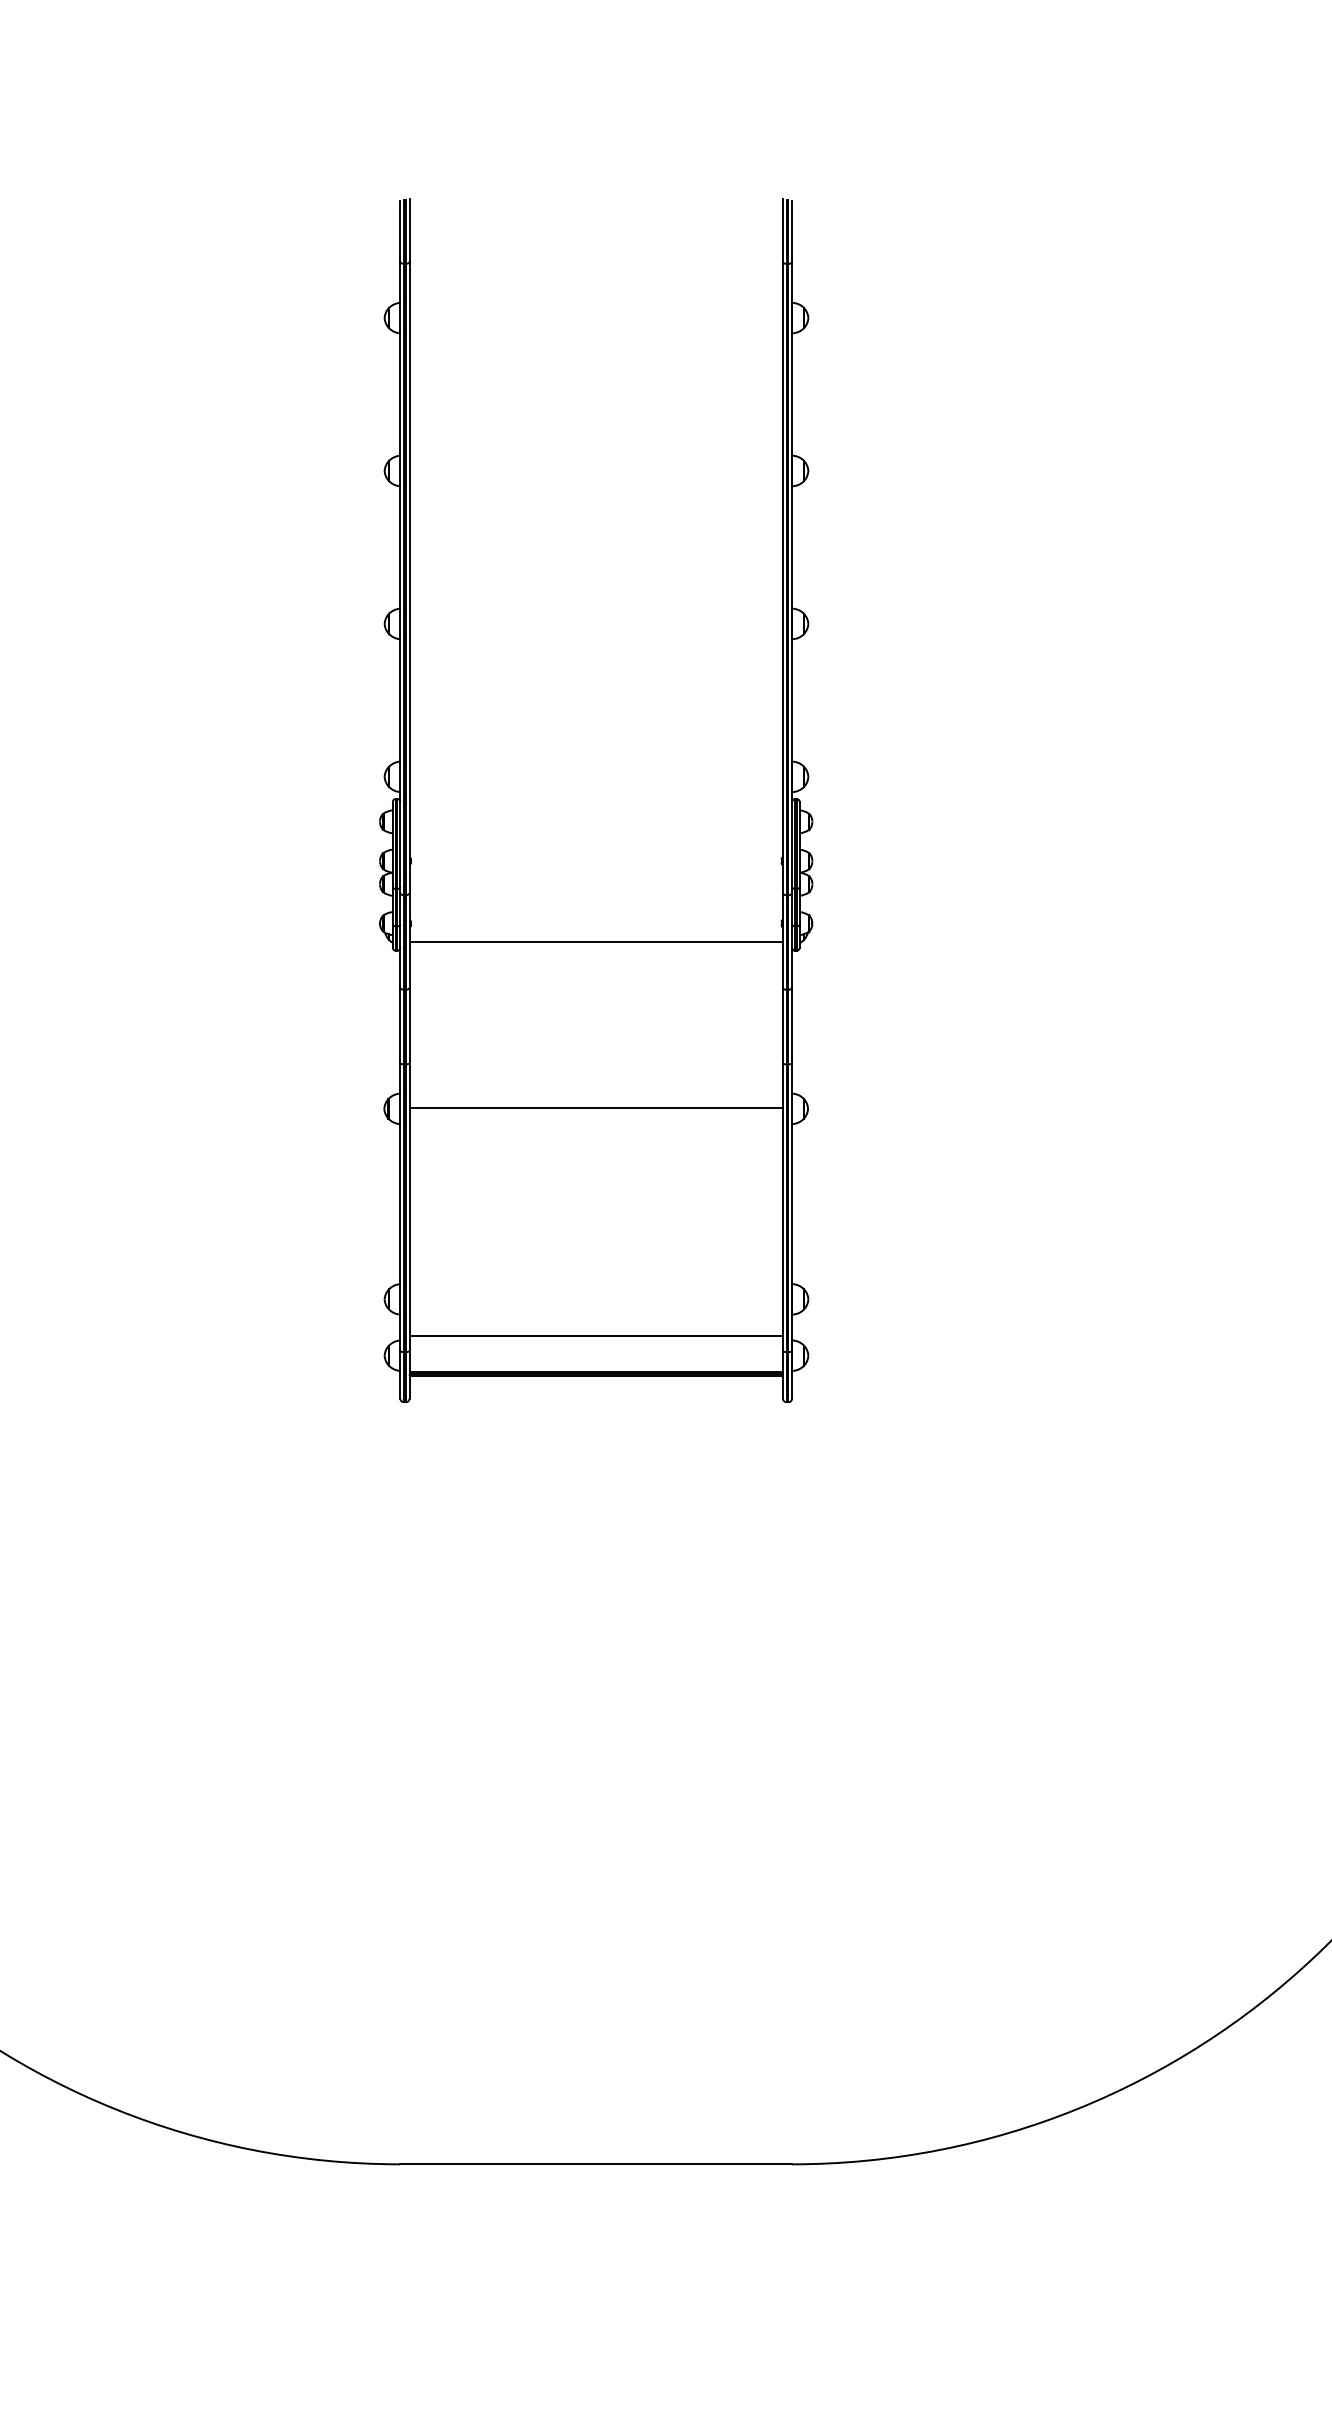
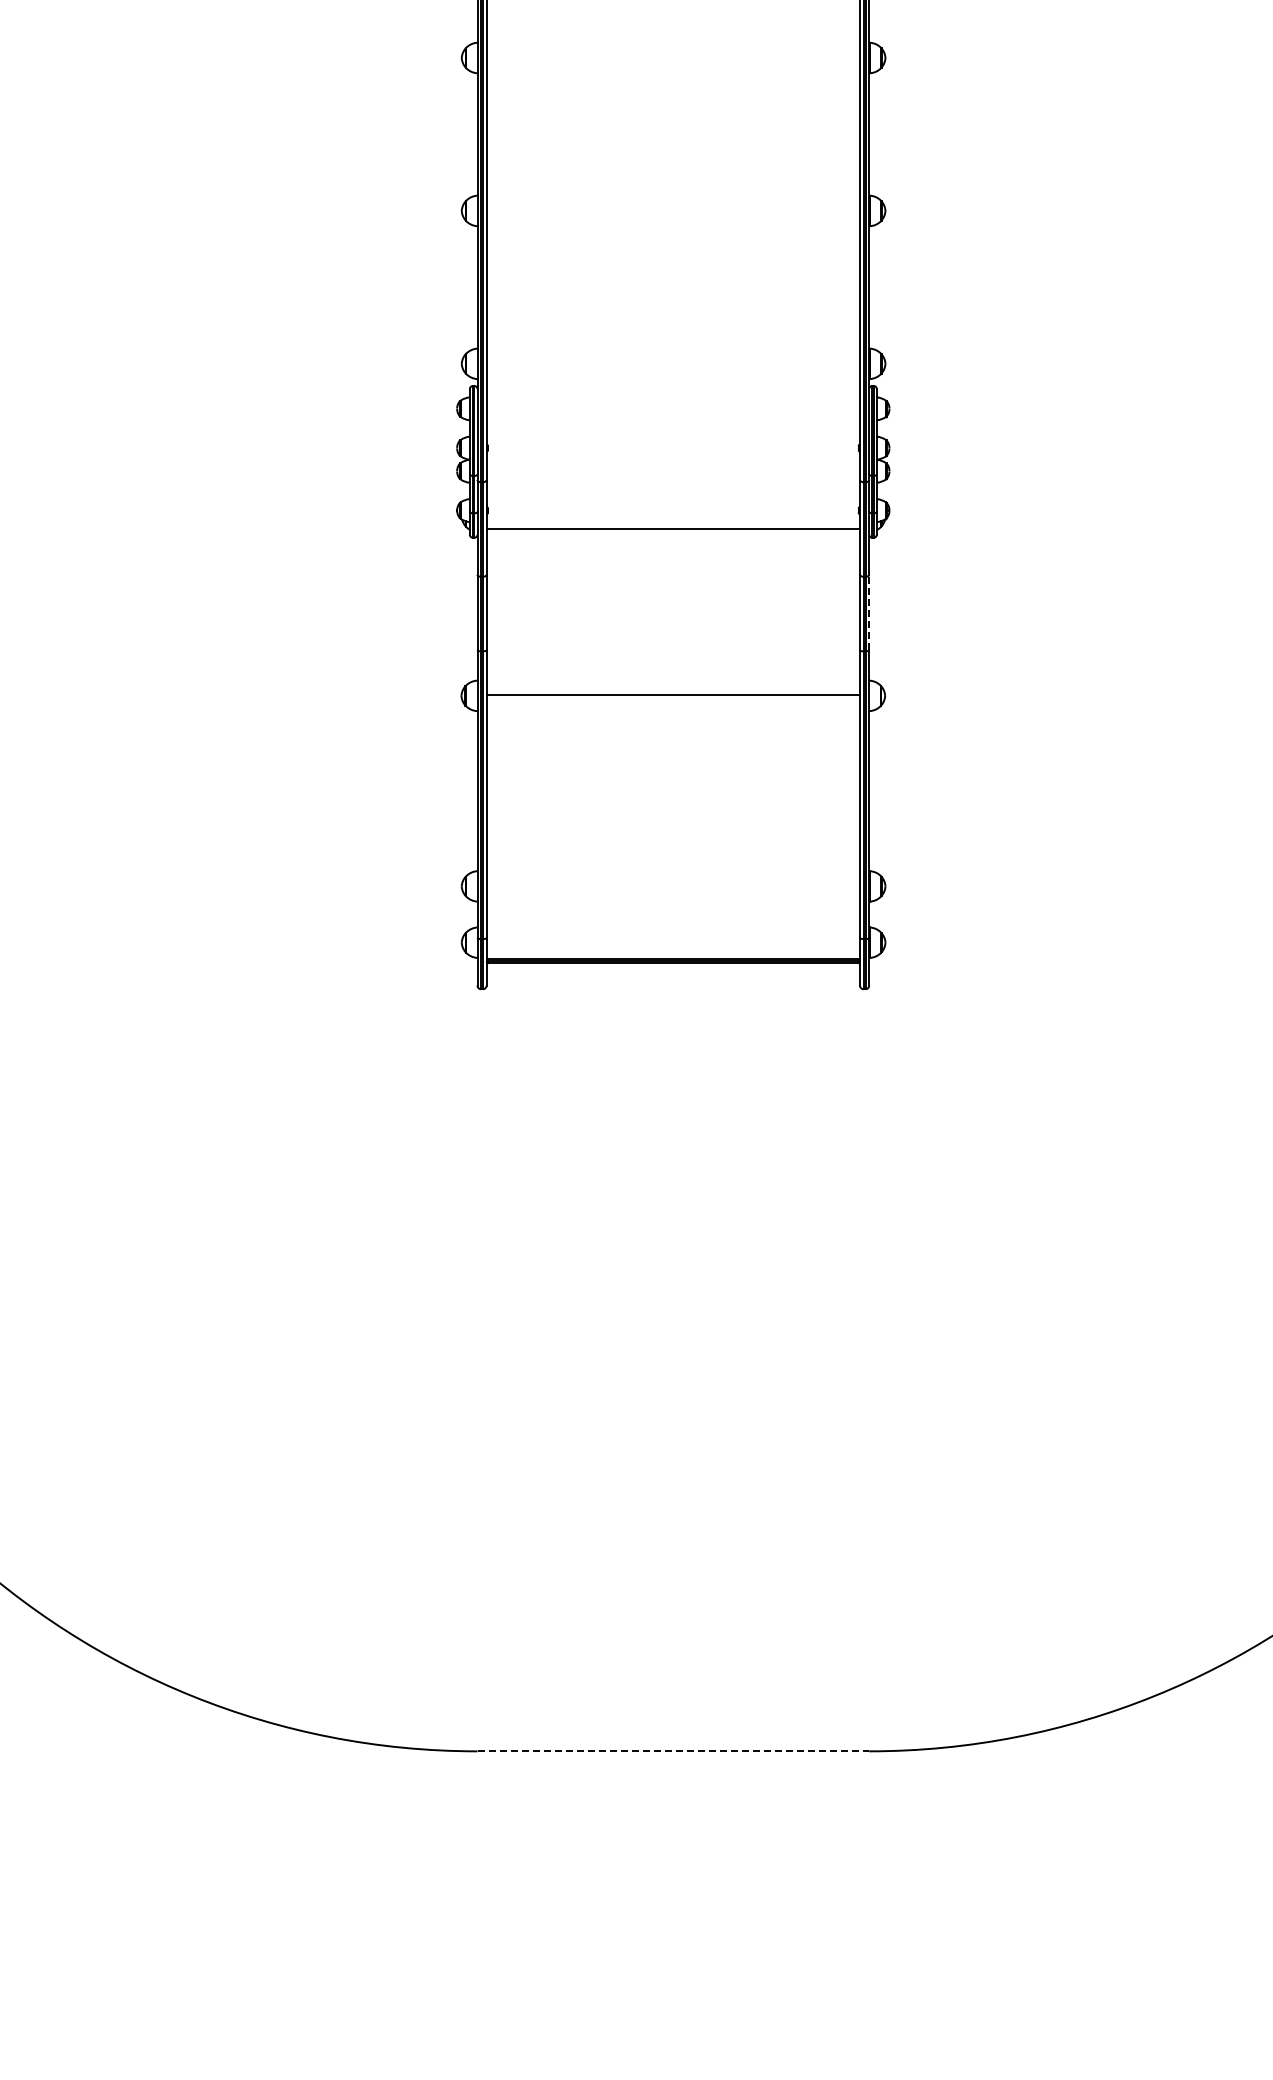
line: (792, 1025) -> (869, 612), solid -> dashed
line: (595, 1335) -> (672, 922), removed
line: (596, 2164) -> (673, 1751), solid -> dashed

